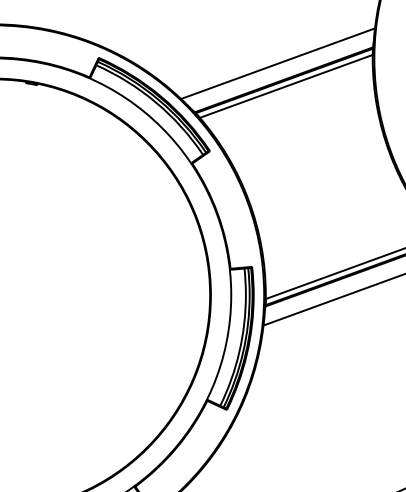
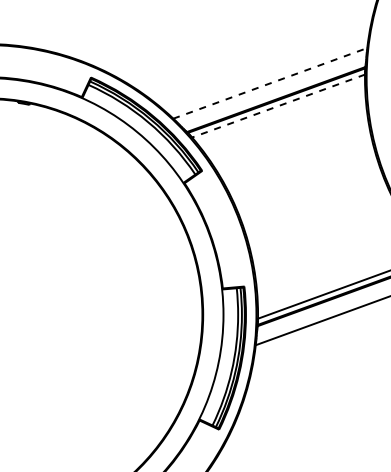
line: (278, 63) -> (270, 83), solid -> dashed
line: (285, 86) -> (277, 106), solid -> dashed

